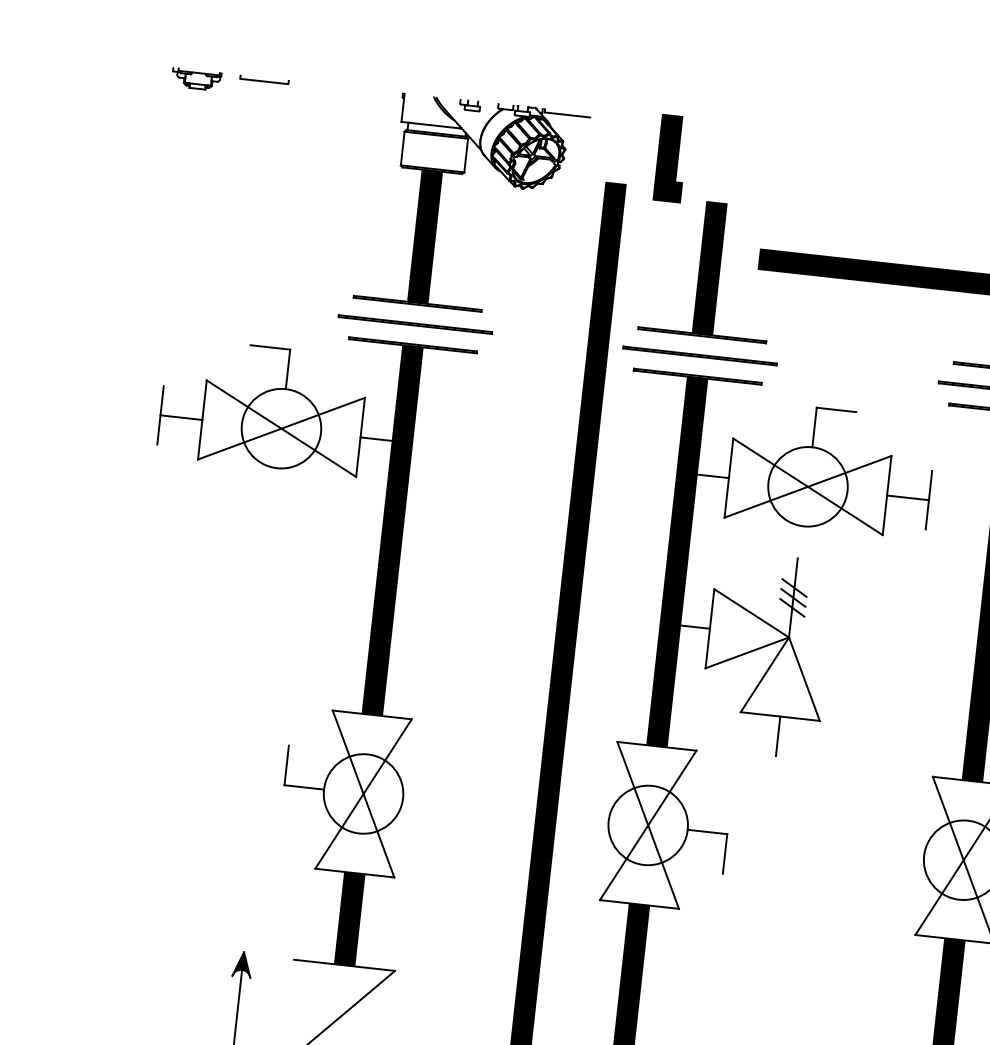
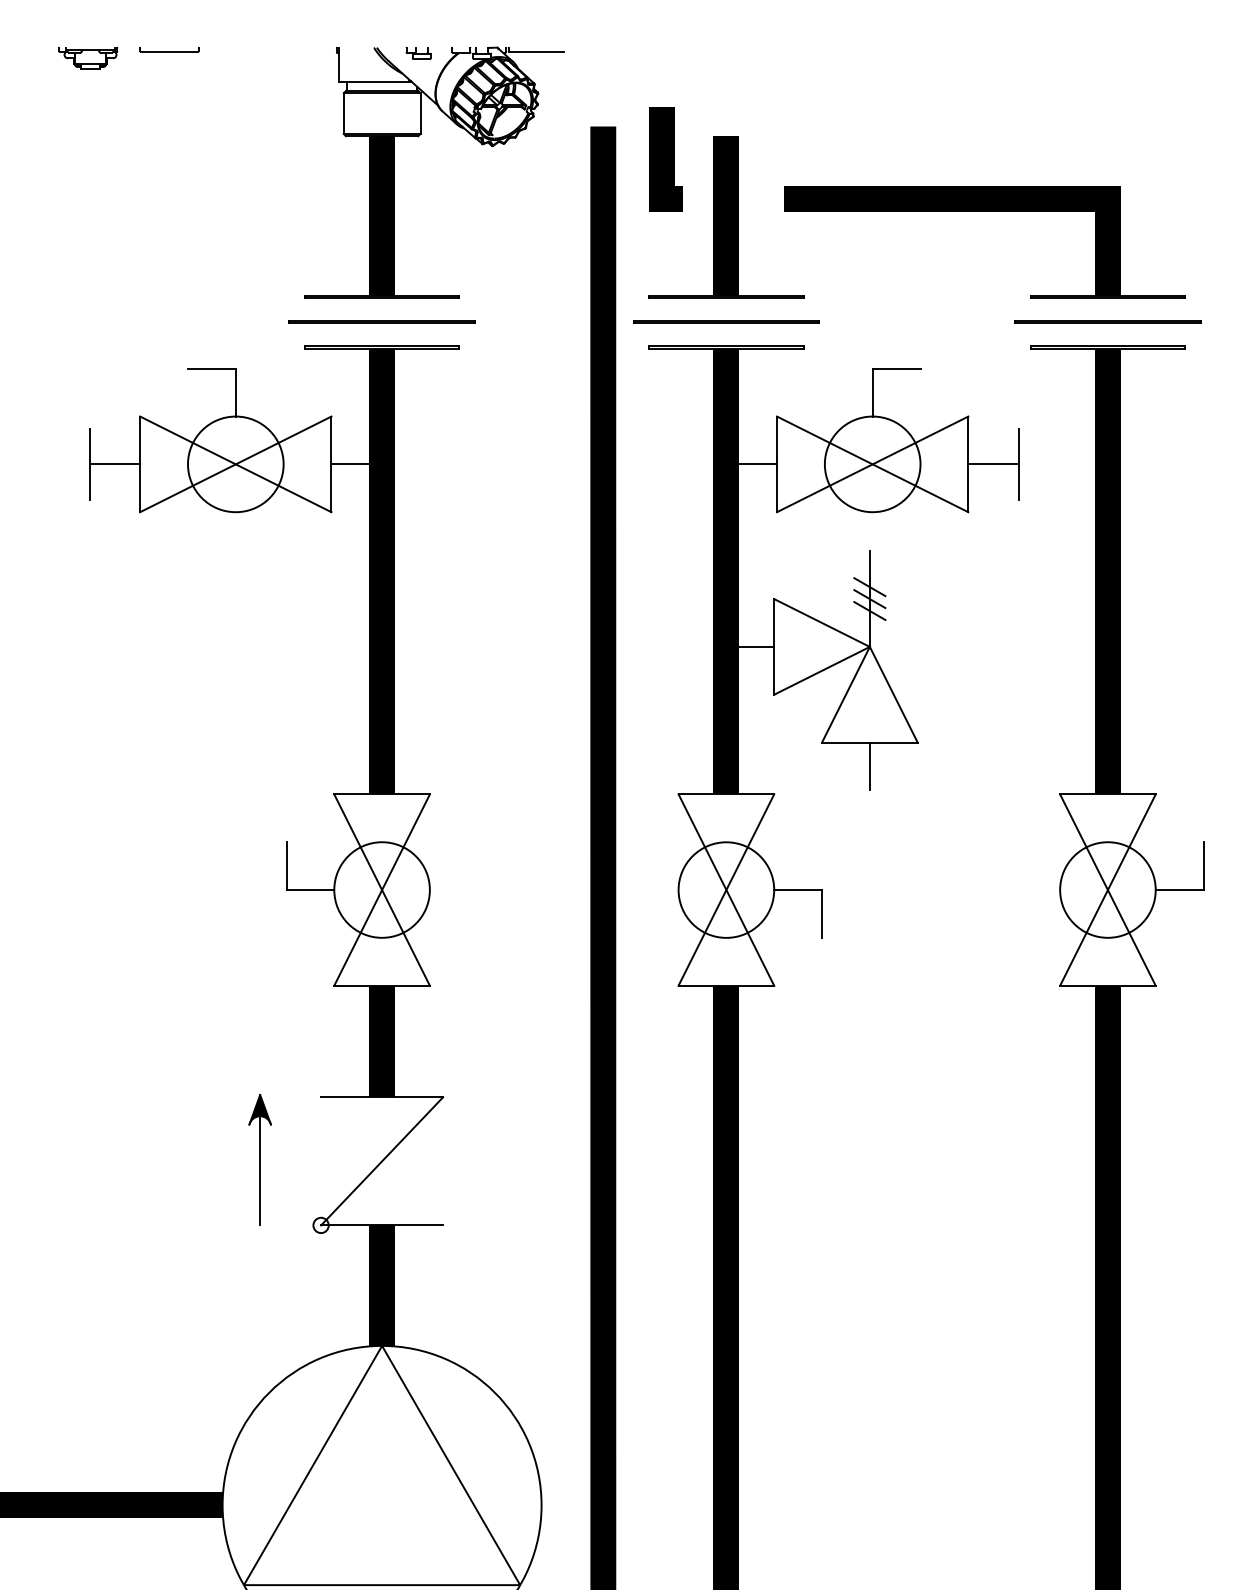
line: (670, 158) -> (665, 159), moved

